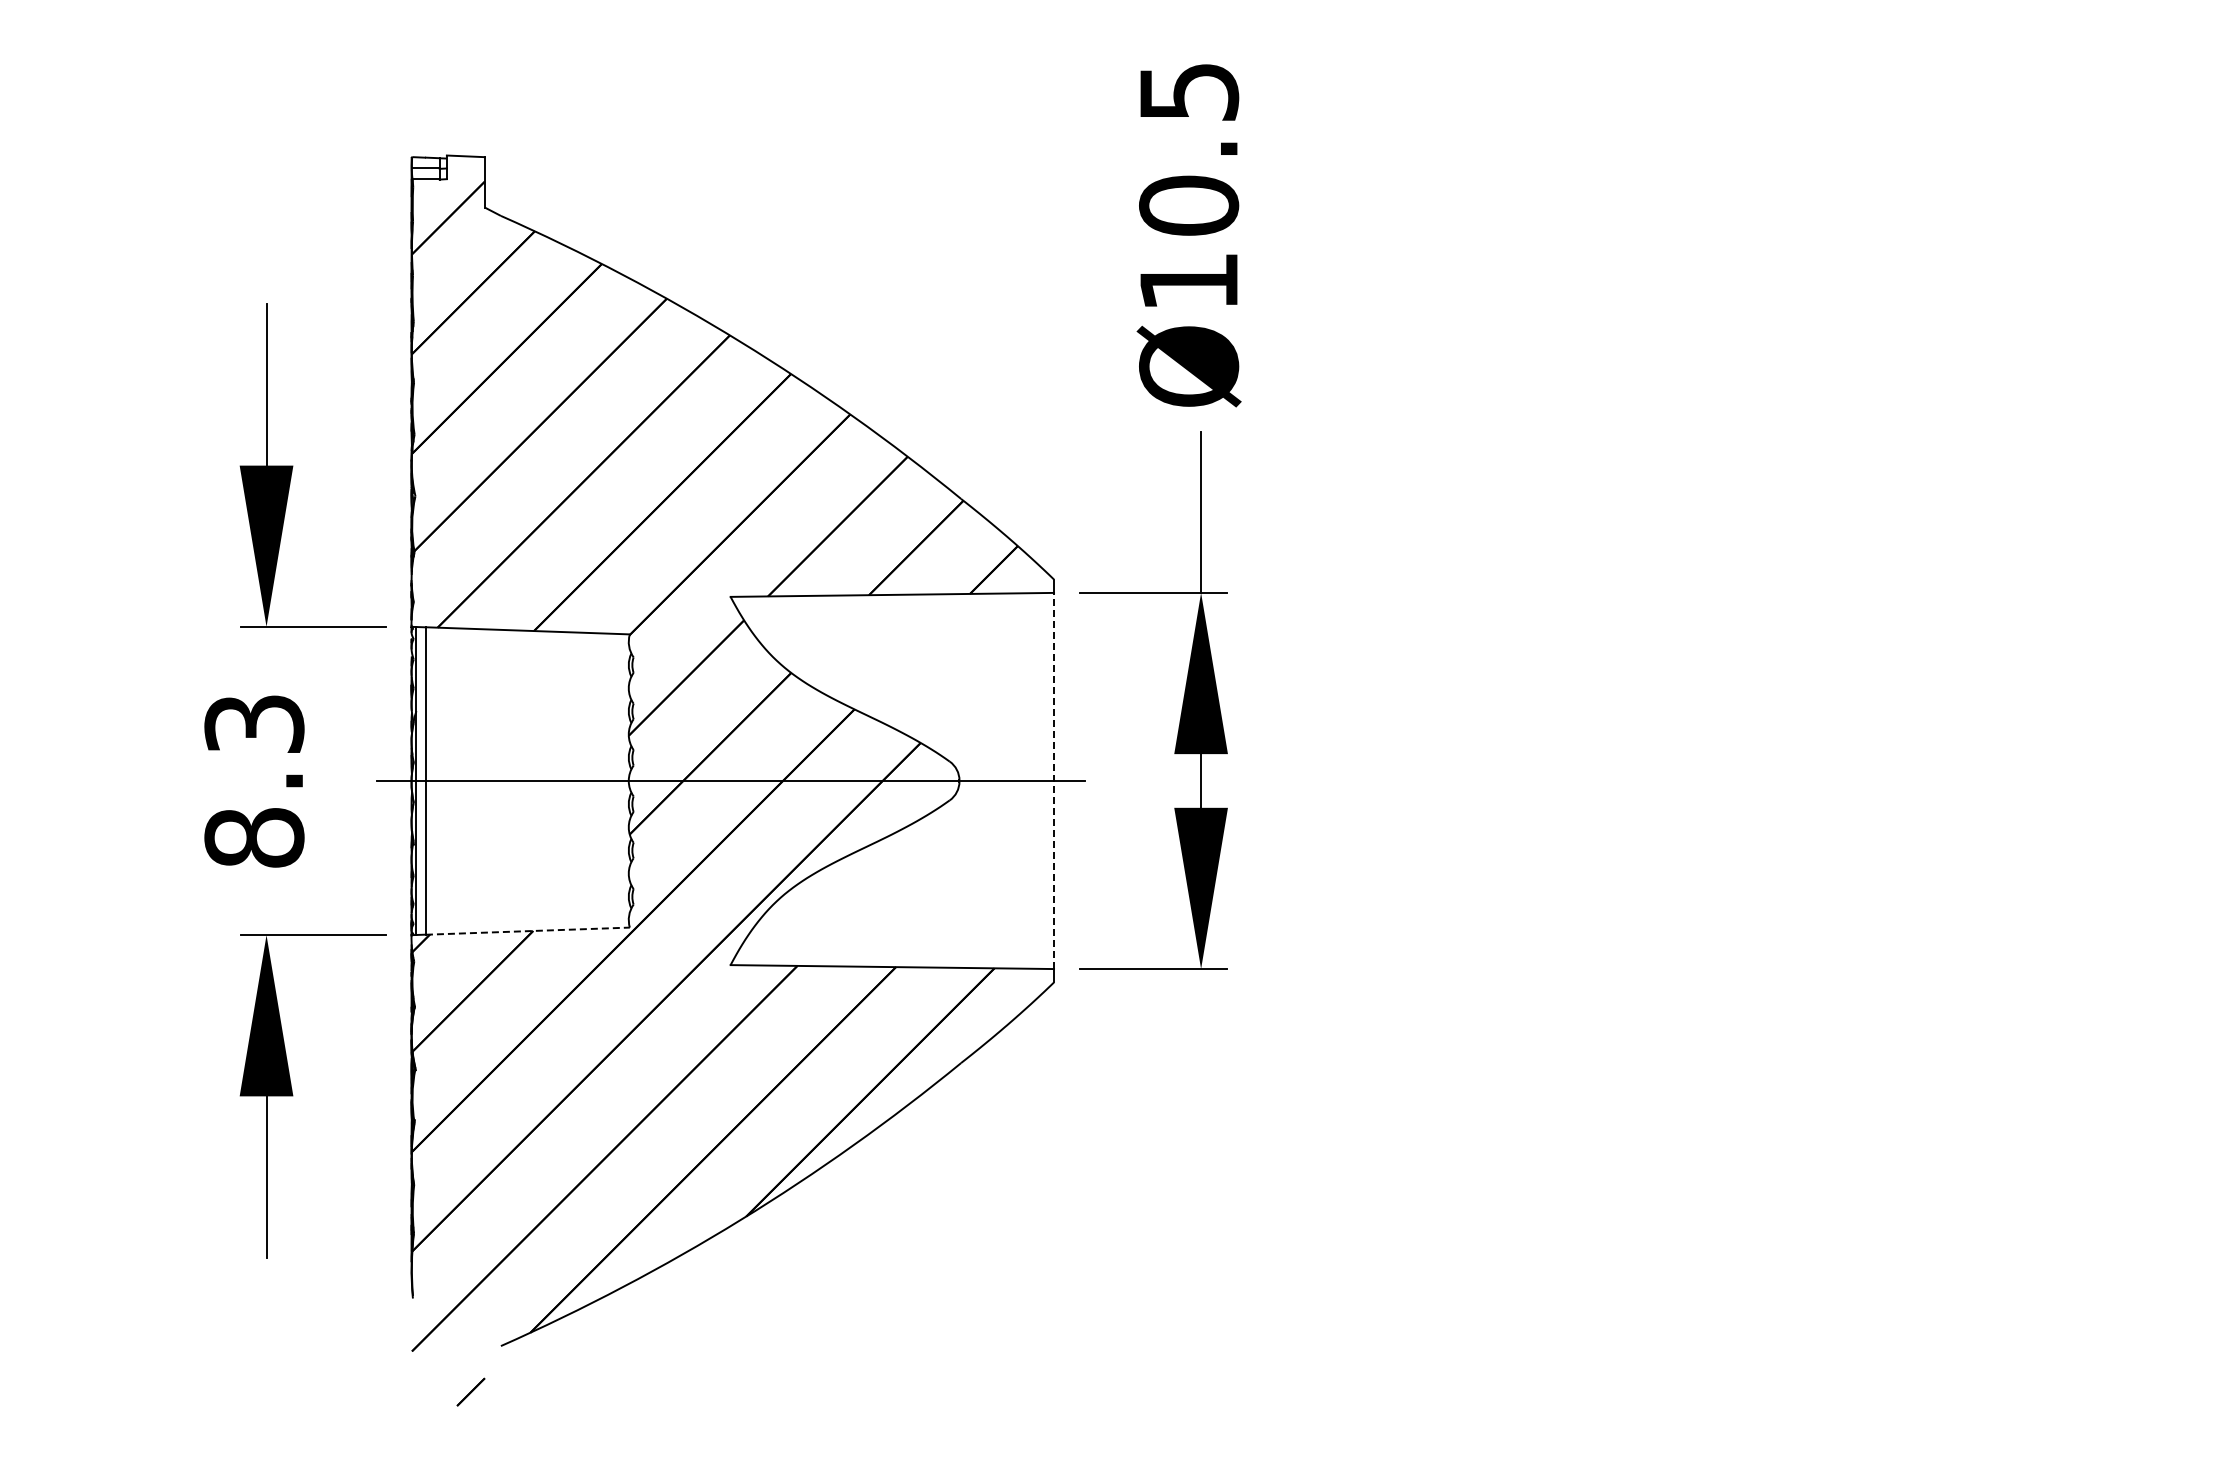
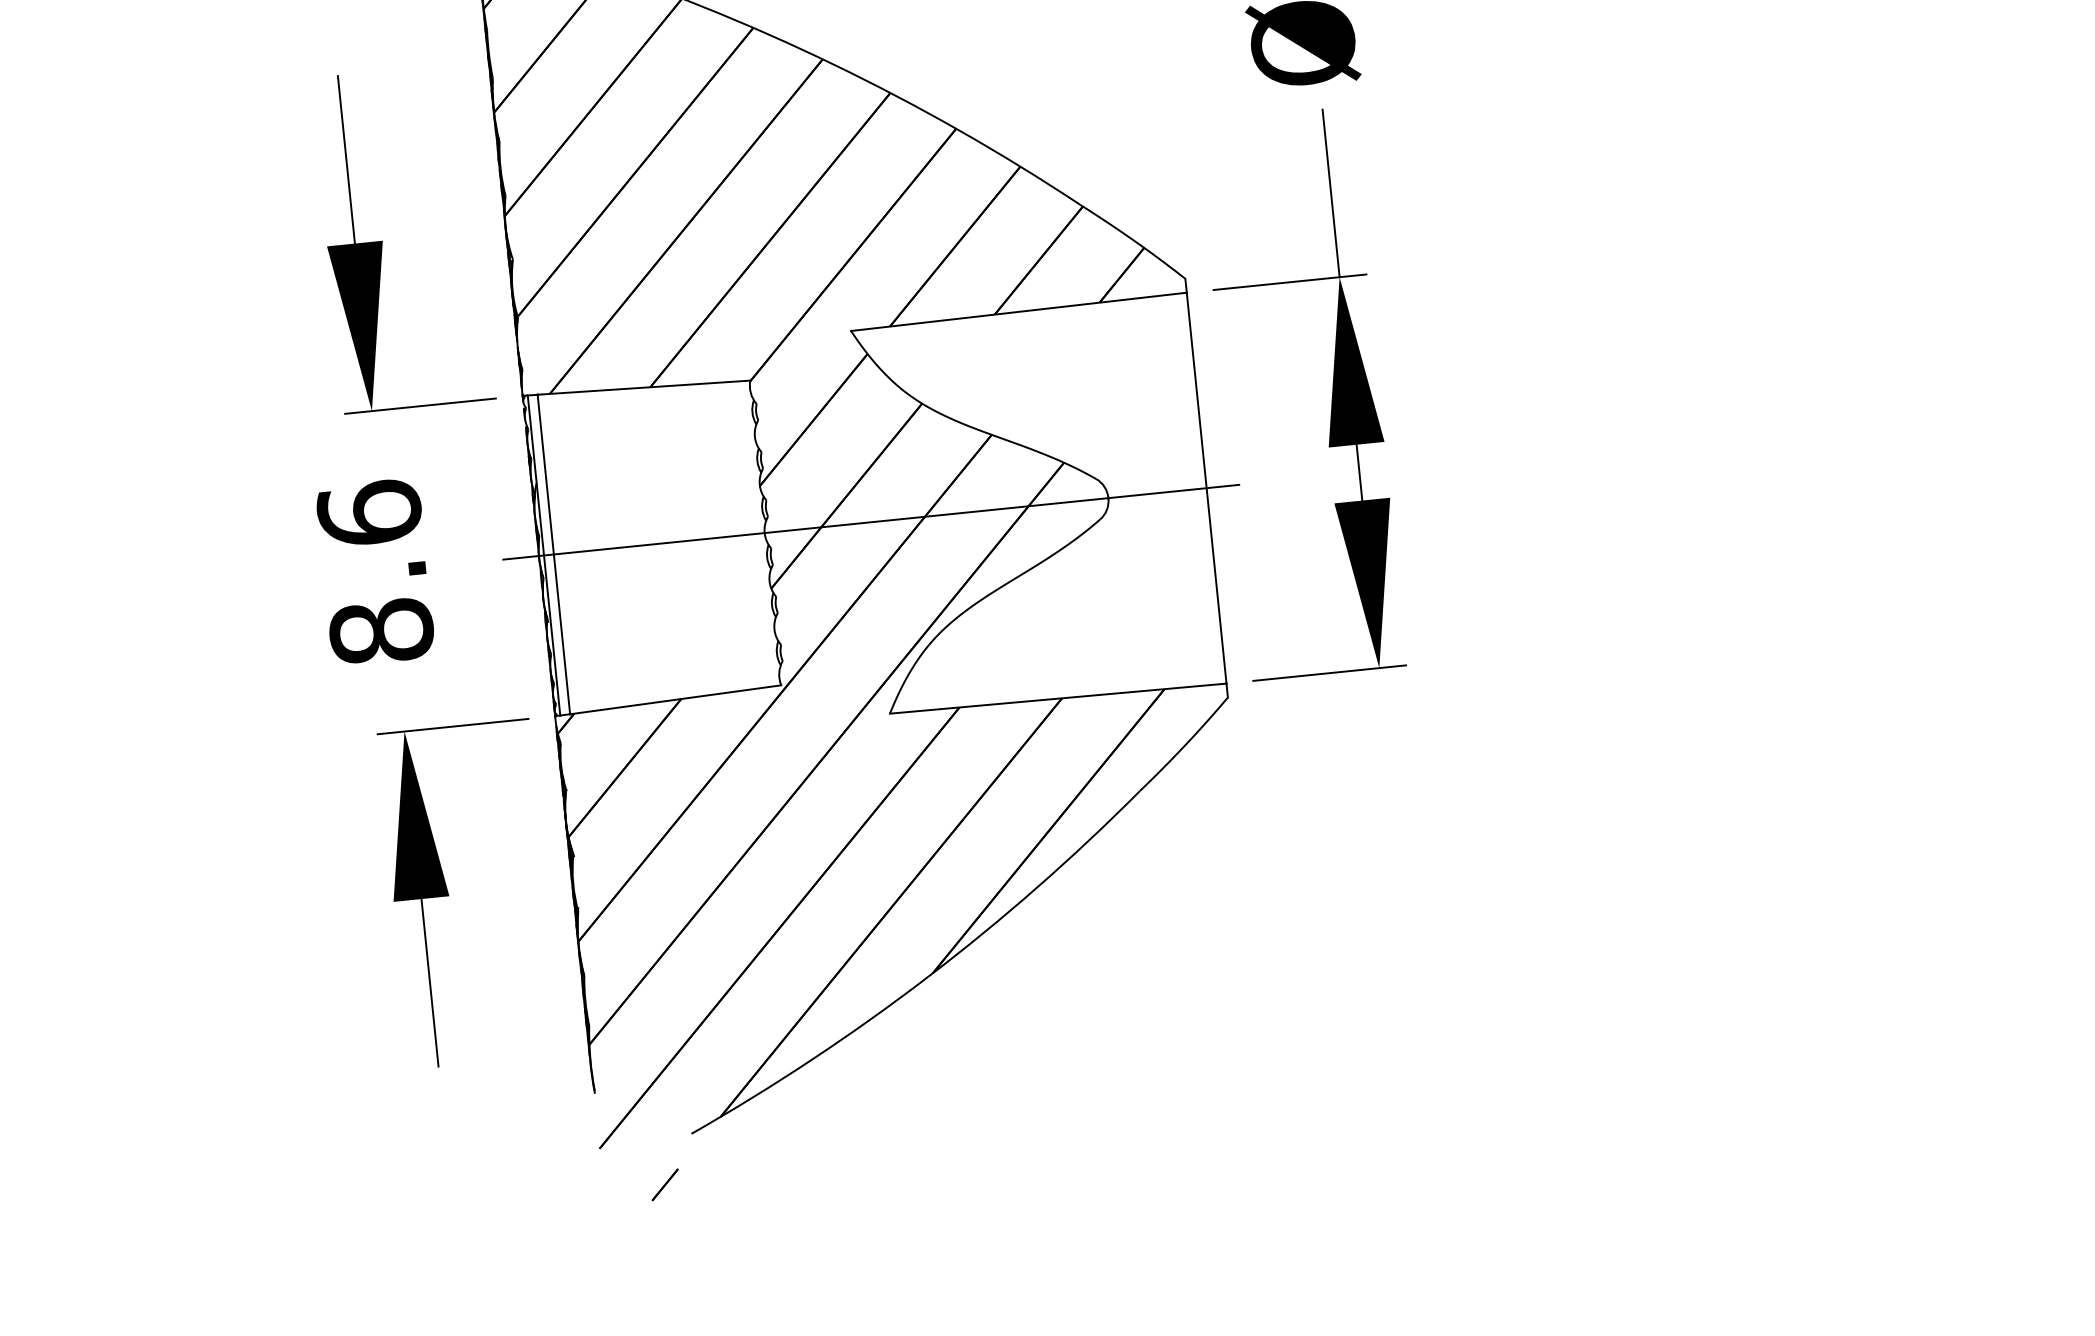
text: (254, 723) -> (369, 512), 8.3 -> 8.6
line: (1054, 780) -> (1207, 487), dashed -> solid
line: (528, 931) -> (676, 700), dashed -> solid

